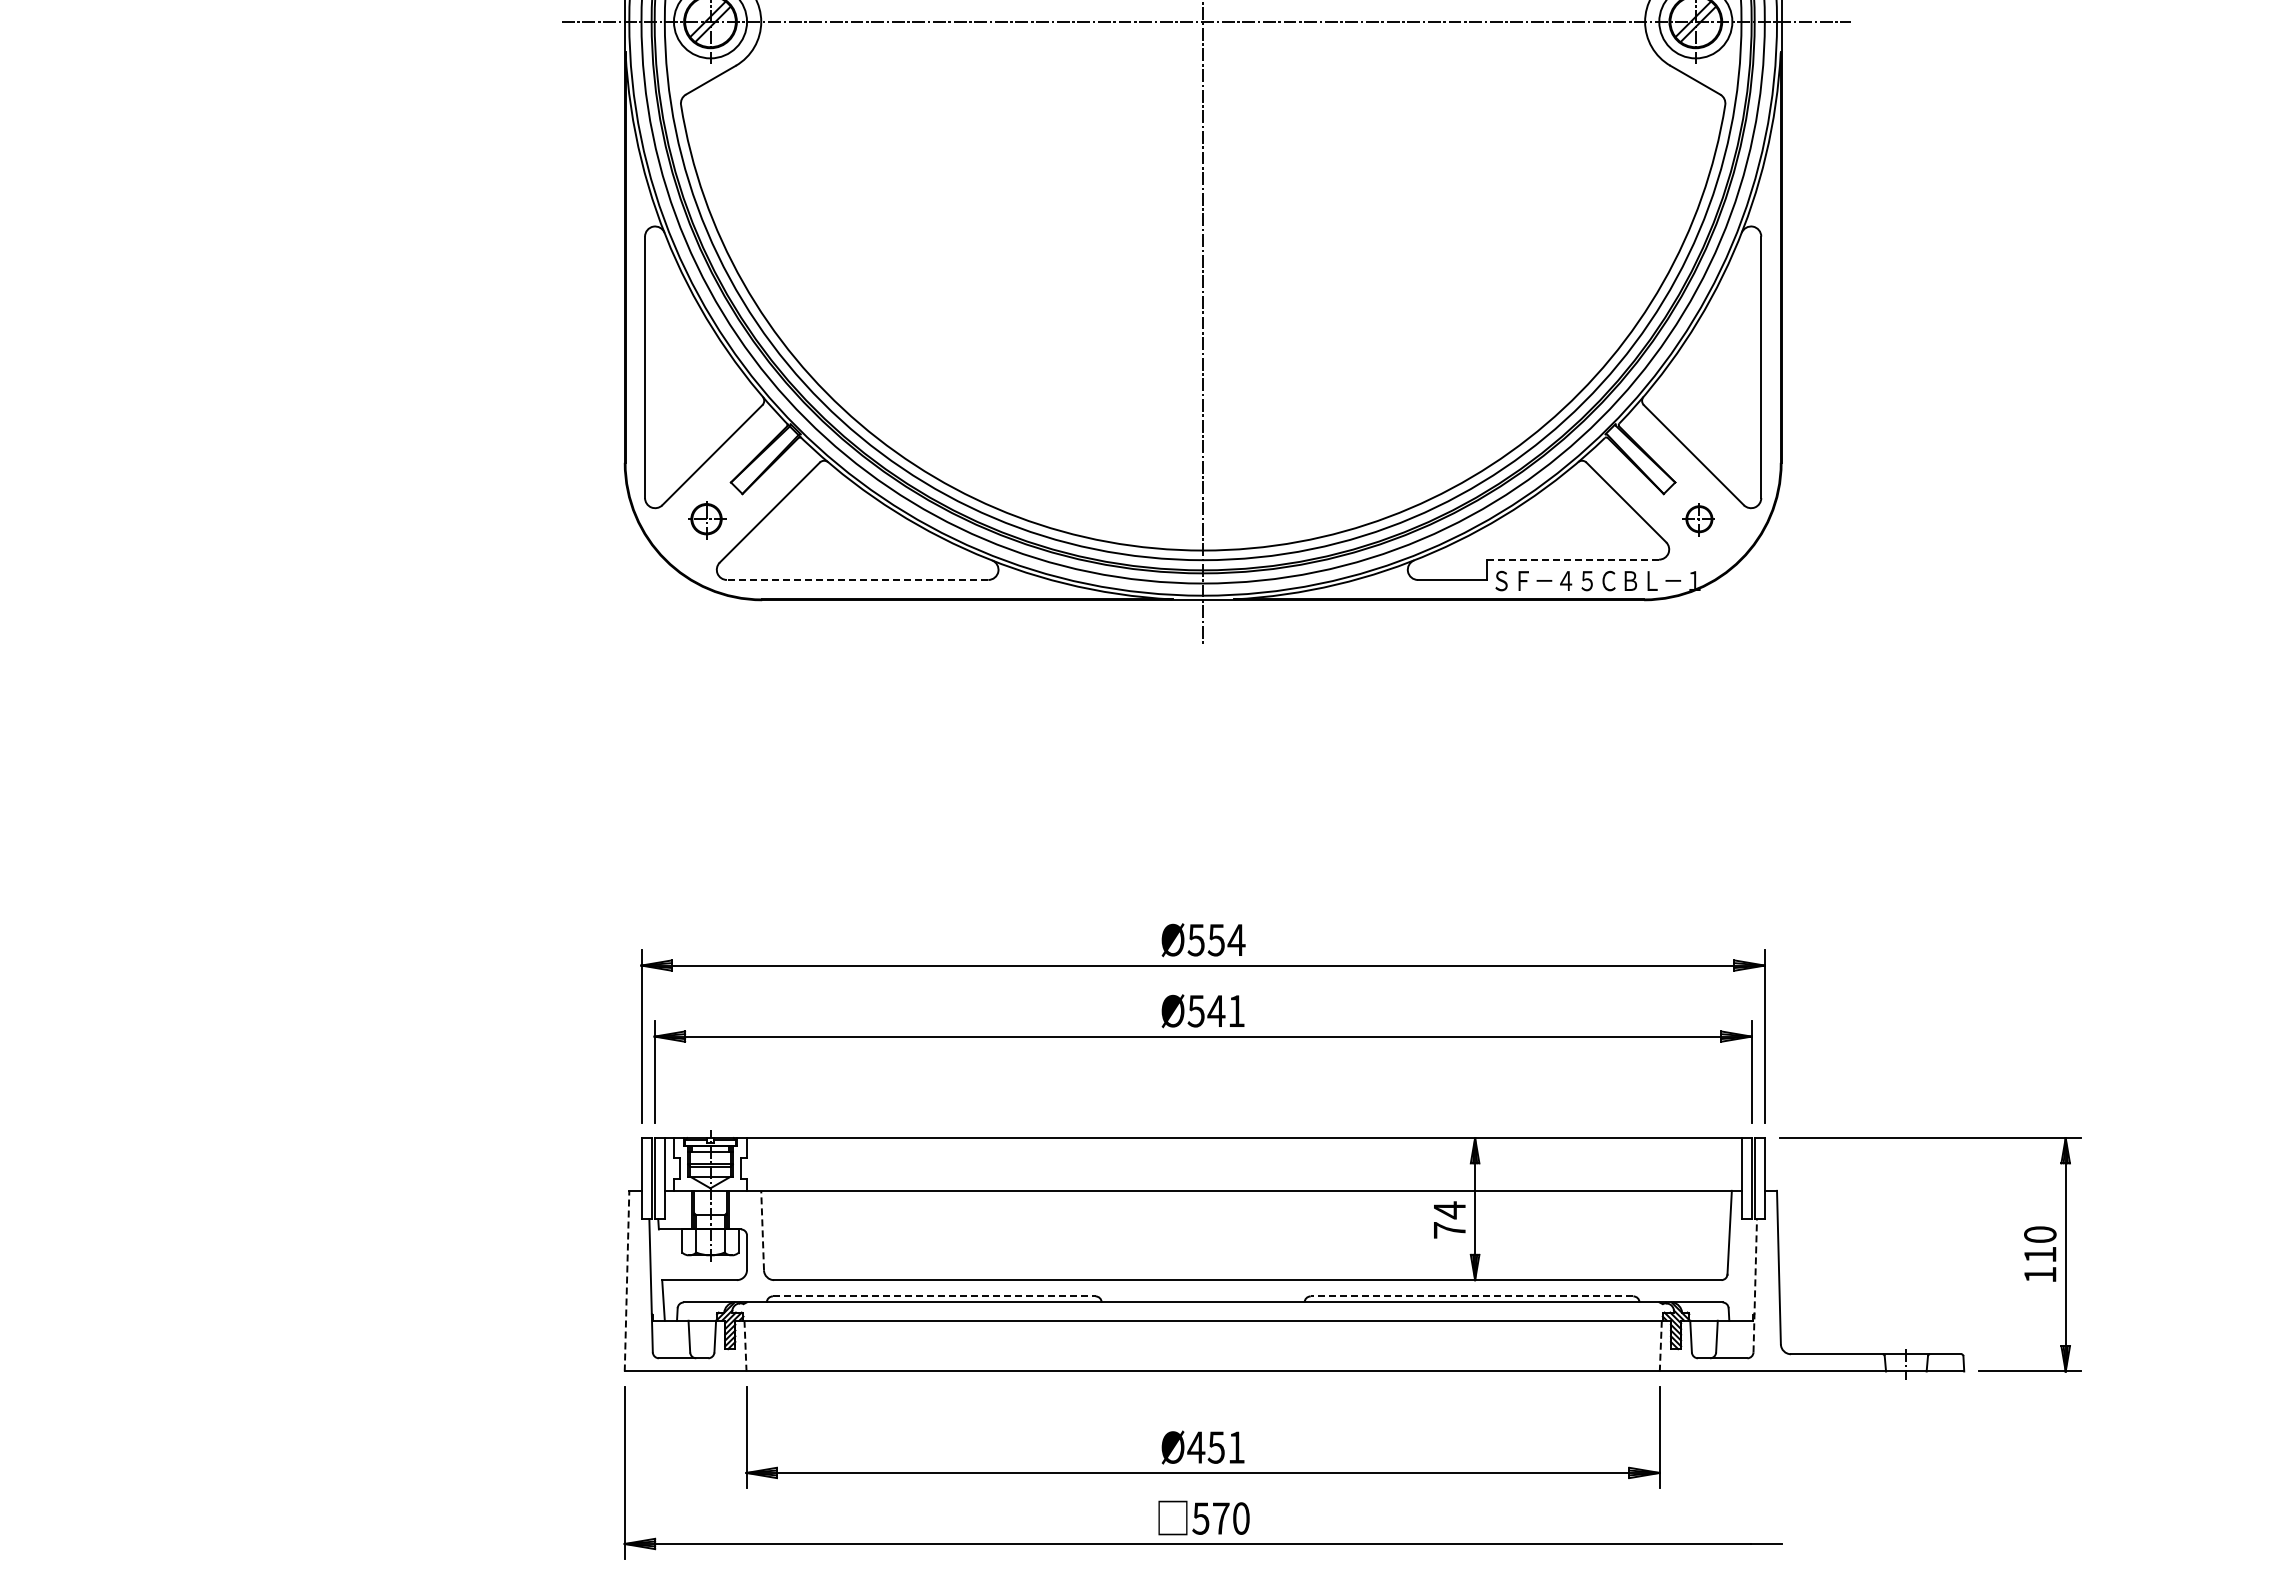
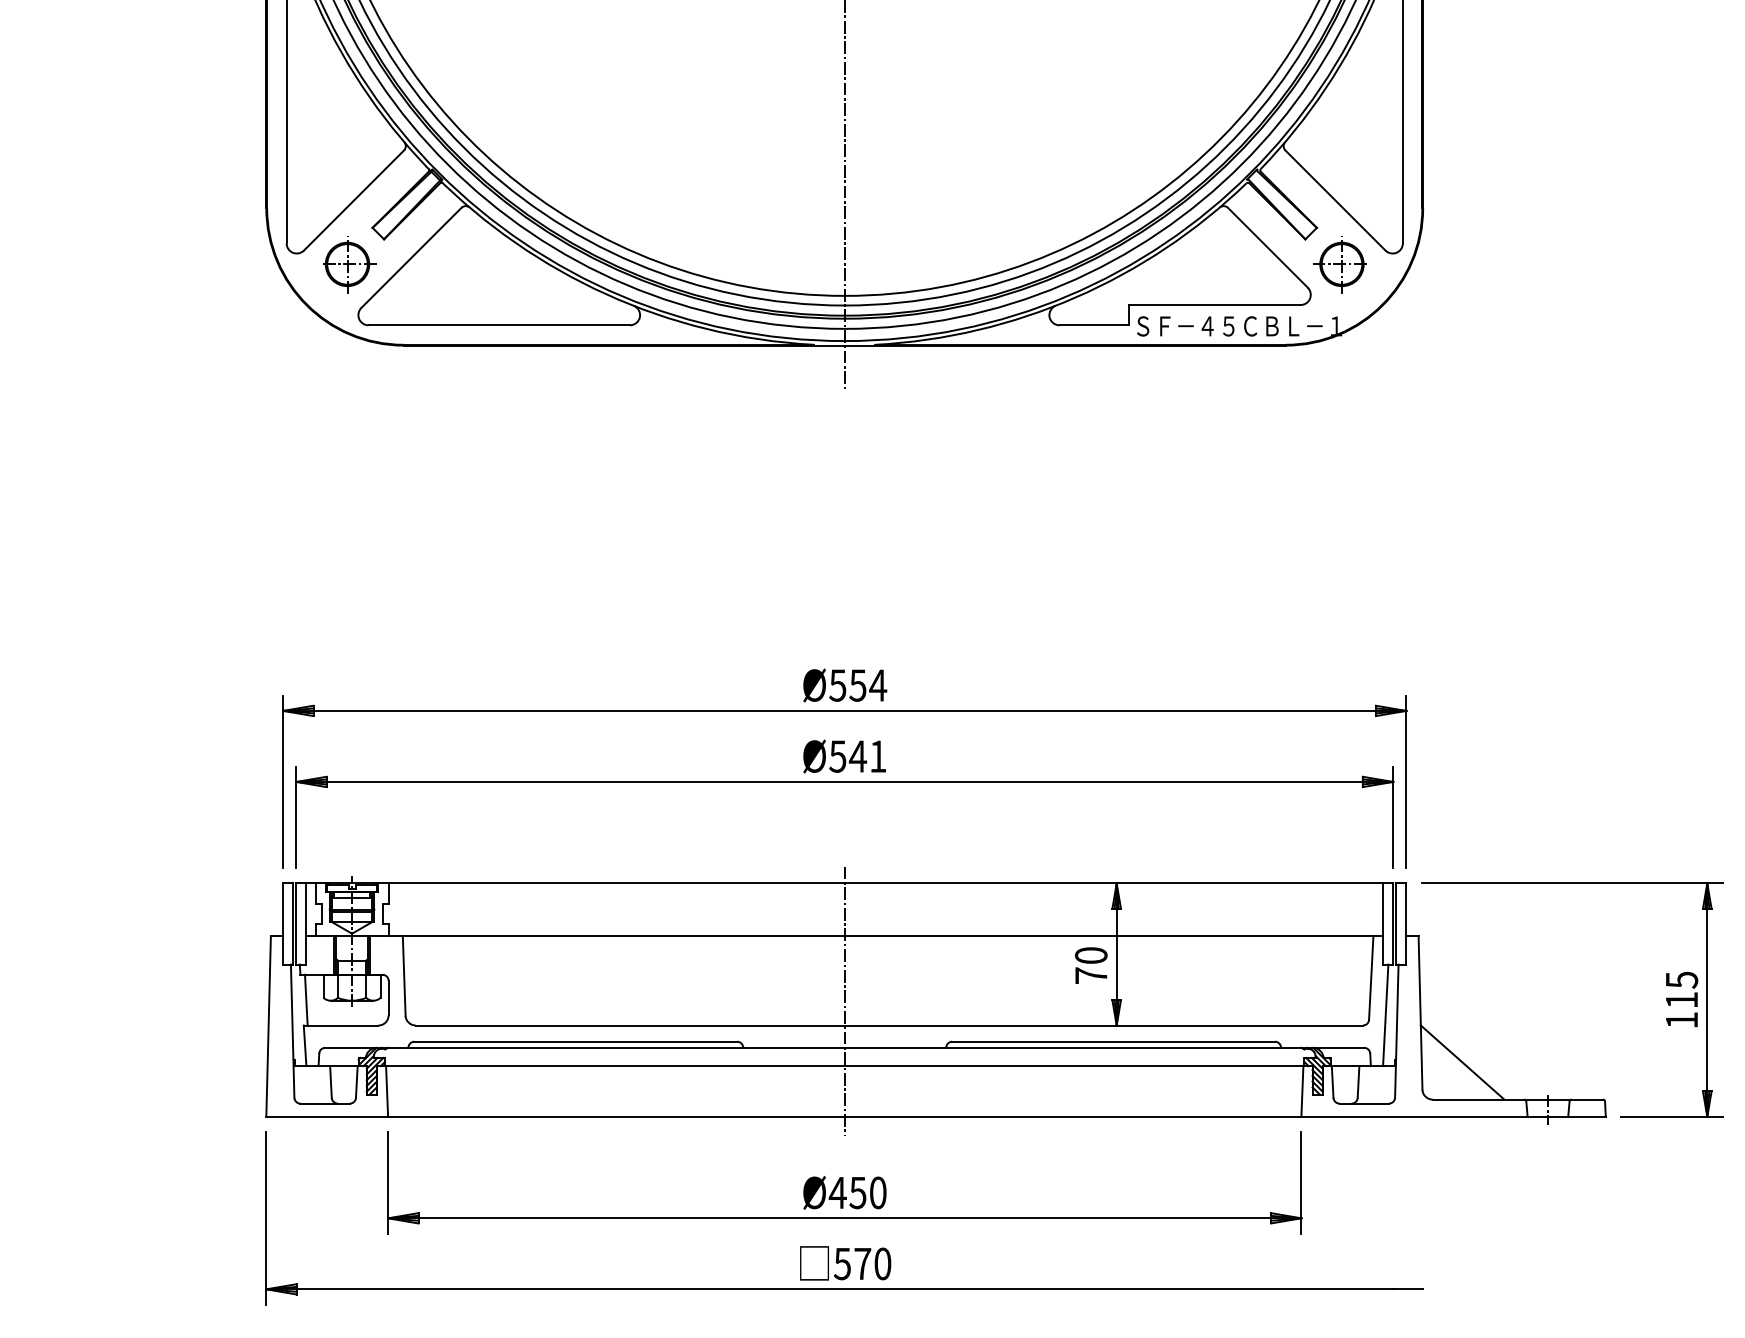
part: (707, 519) -> (349, 264), size x1.43
part: (1697, 519) -> (1339, 264), size x1.67
line: (1573, 559) -> (1215, 304), dashed -> solid
line: (857, 579) -> (499, 324), dashed -> solid
text: (1449, 1210) -> (1091, 955), 74 -> 70
line: (762, 1230) -> (404, 975), dashed -> solid
text: (2040, 1234) -> (1682, 979), 110 -> 115
line: (664, 1254) -> (306, 999), added
line: (1203, 1255) -> (845, 1000), added
line: (1743, 1269) -> (1385, 1014), added
line: (627, 1280) -> (269, 1025), dashed -> solid
line: (1755, 1285) -> (1397, 1030), dashed -> solid
line: (934, 1296) -> (576, 1041), dashed -> solid
line: (1471, 1296) -> (1113, 1041), dashed -> solid
line: (1820, 1317) -> (1462, 1062), added
line: (745, 1346) -> (387, 1091), dashed -> solid
line: (1660, 1346) -> (1302, 1091), dashed -> solid
text: (1236, 1447) -> (878, 1192), Ø451 -> Ø450

